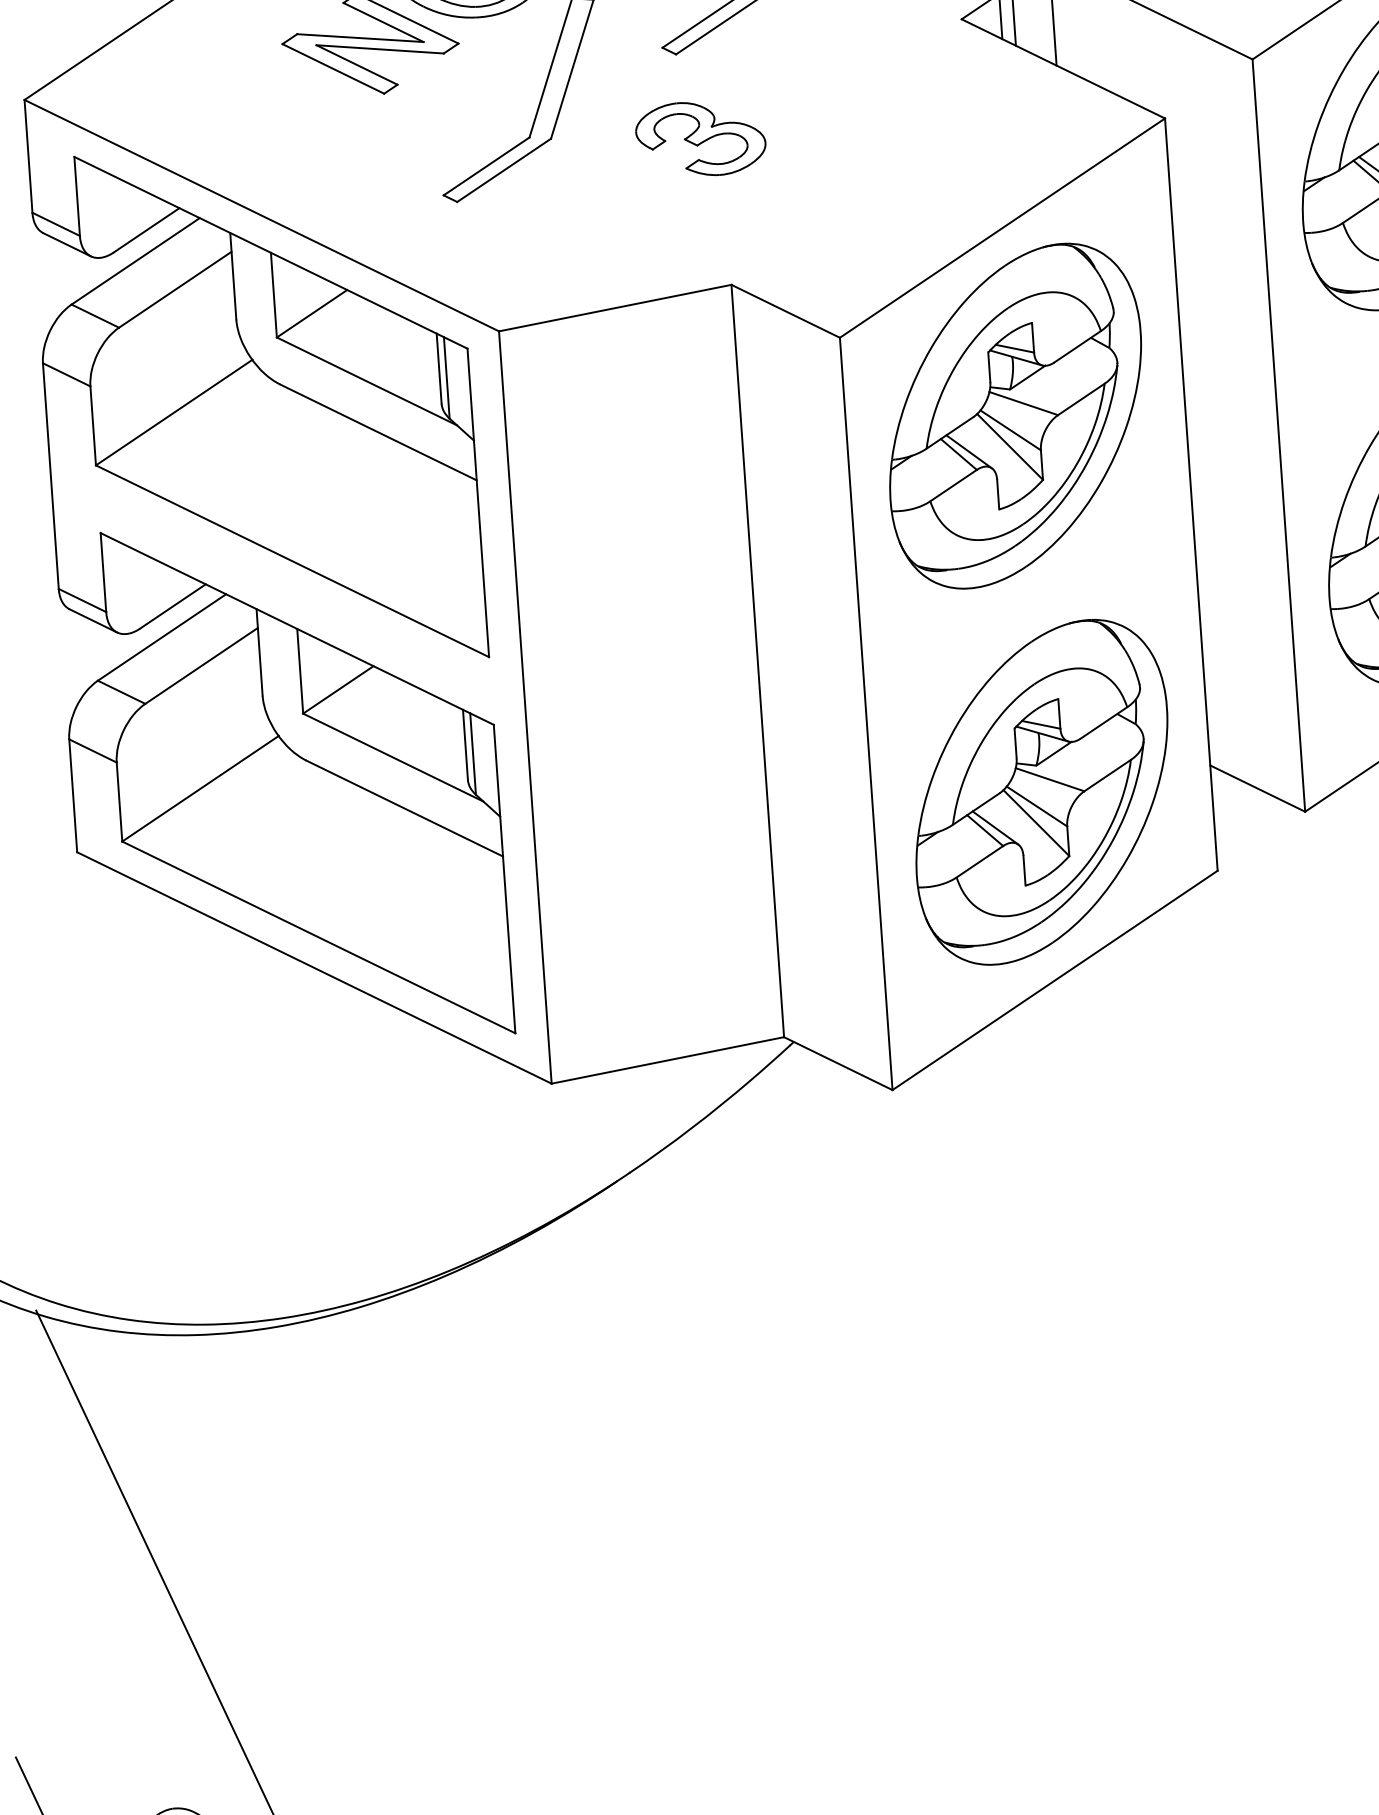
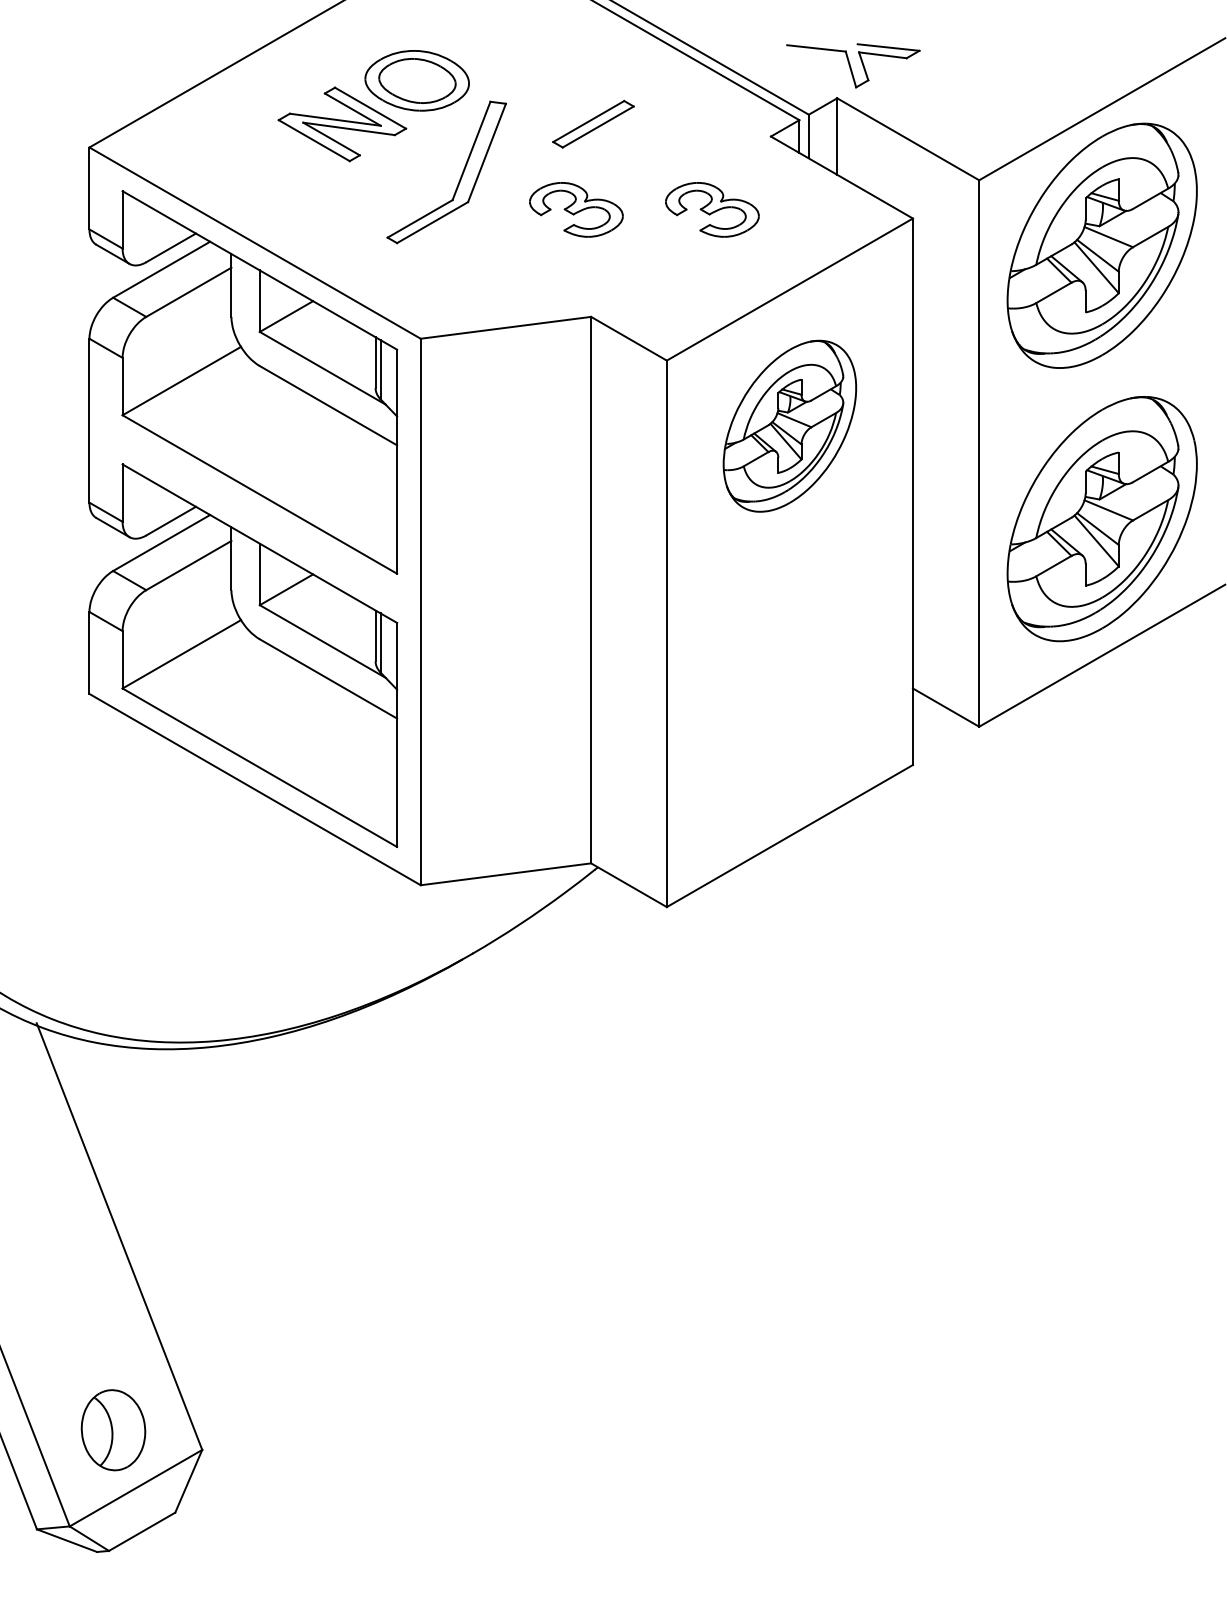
part: (888, 125) -> (712, 209), added
part: (1015, 416) -> (789, 426), size x0.7
part: (1041, 792) -> (789, 699), removed

